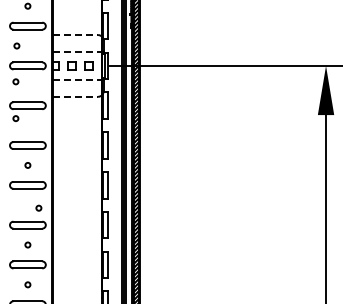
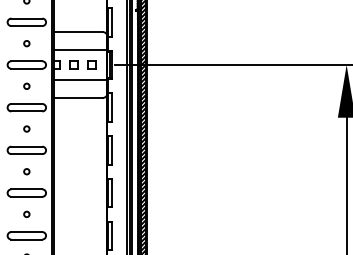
line: (76, 35) -> (78, 32), dashed -> solid
circle: (16, 45) -> (26, 43), moved
line: (79, 52) -> (82, 50), dashed -> solid
line: (79, 79) -> (82, 79), dashed -> solid
circle: (15, 81) -> (26, 85), moved
line: (76, 96) -> (78, 97), dashed -> solid
circle: (15, 118) -> (26, 128), moved
circle: (38, 207) -> (26, 213), moved

